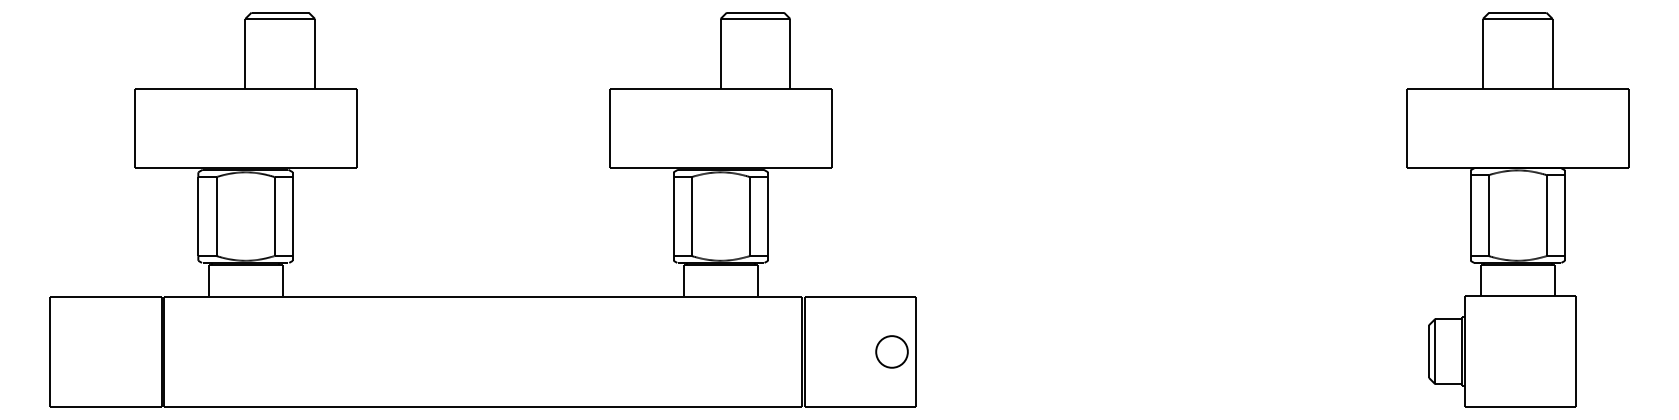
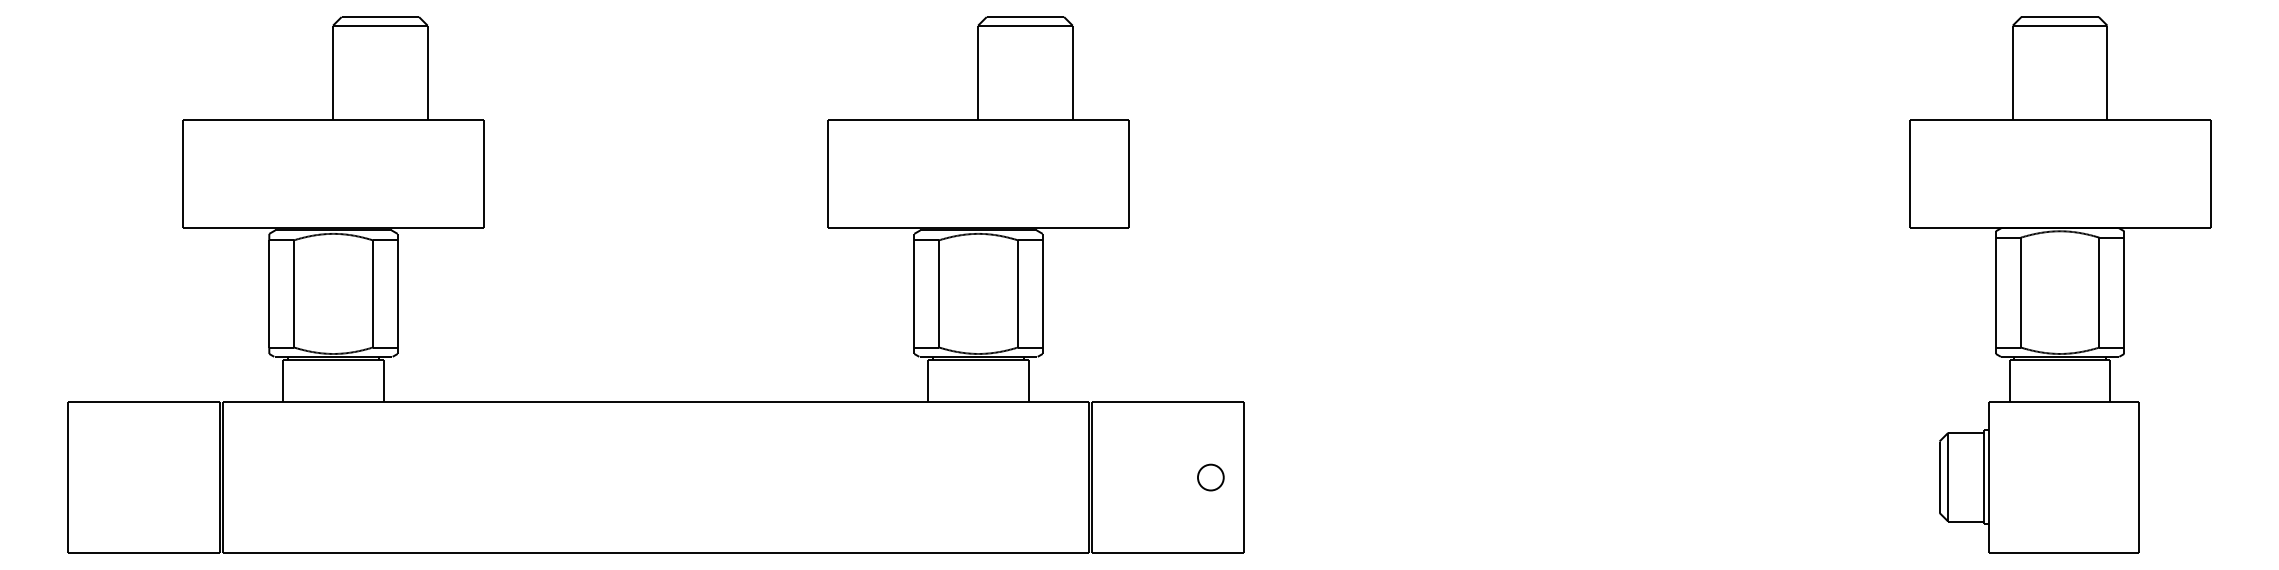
part: (891, 351) -> (1210, 477), size x0.6

